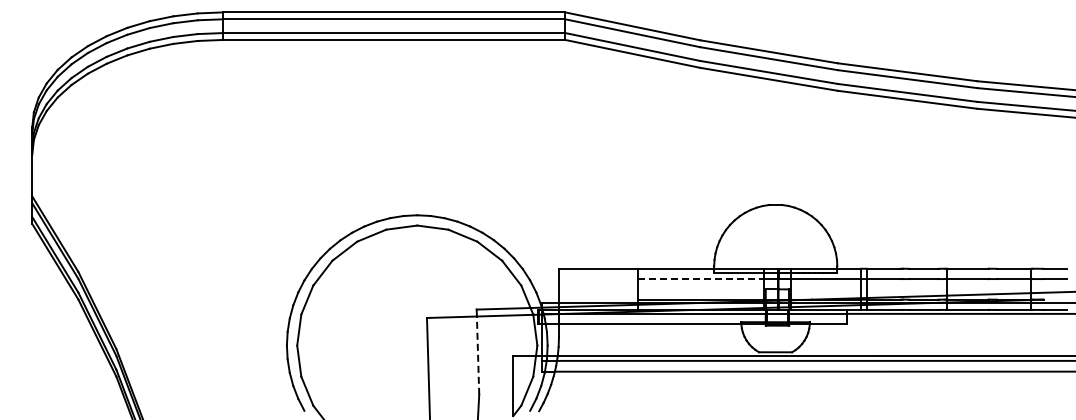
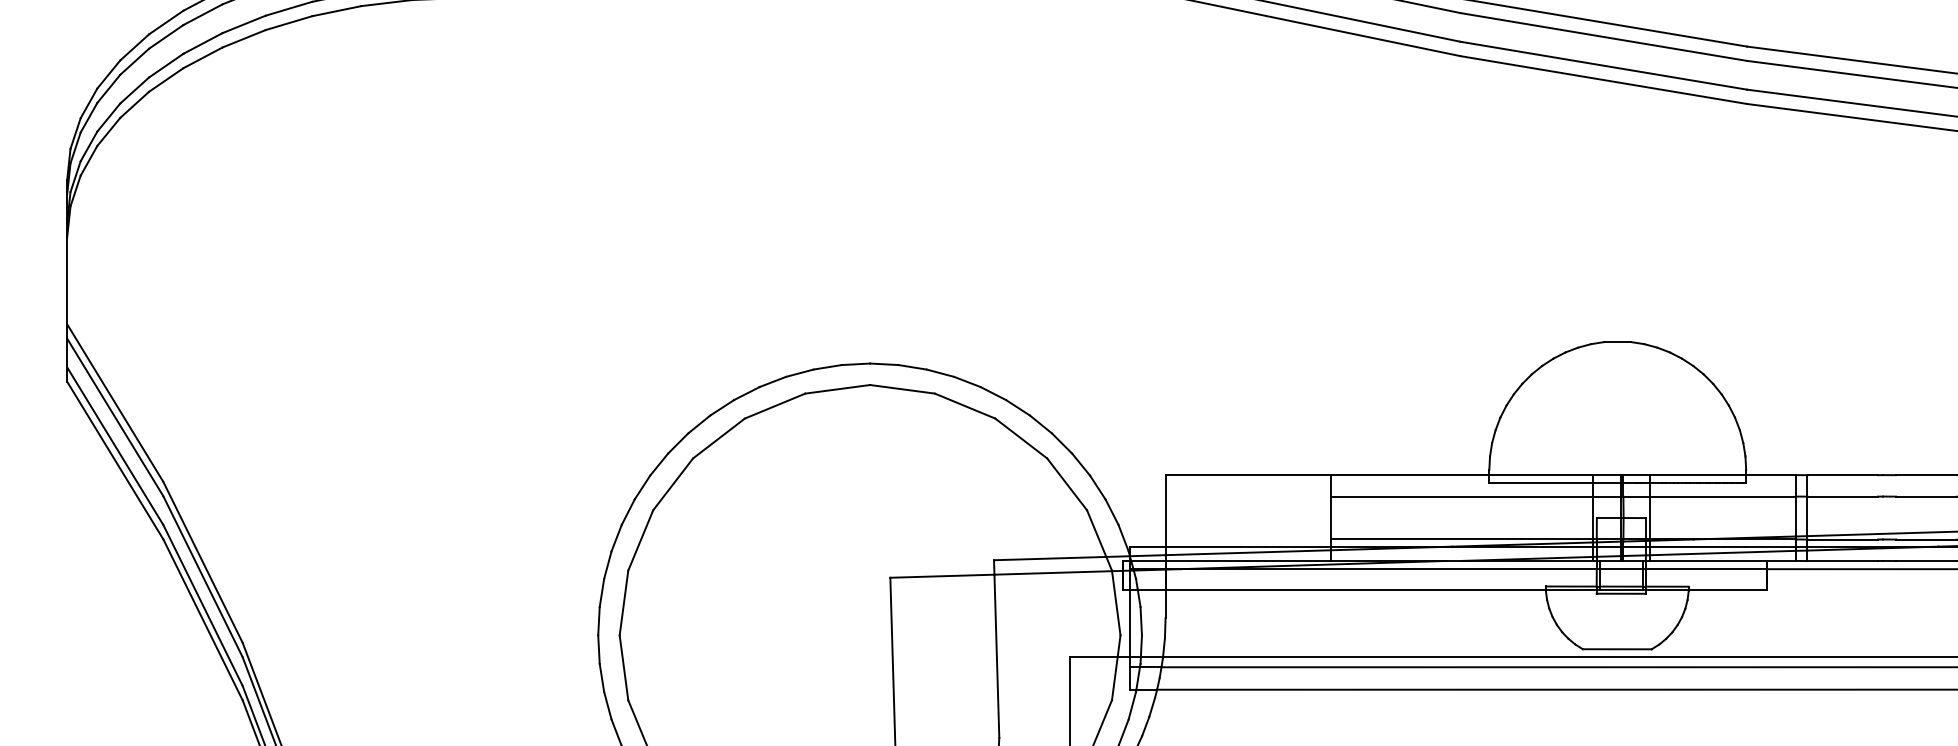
line: (700, 279) -> (1460, 497), dashed -> solid
line: (478, 355) -> (997, 655), dashed -> solid

